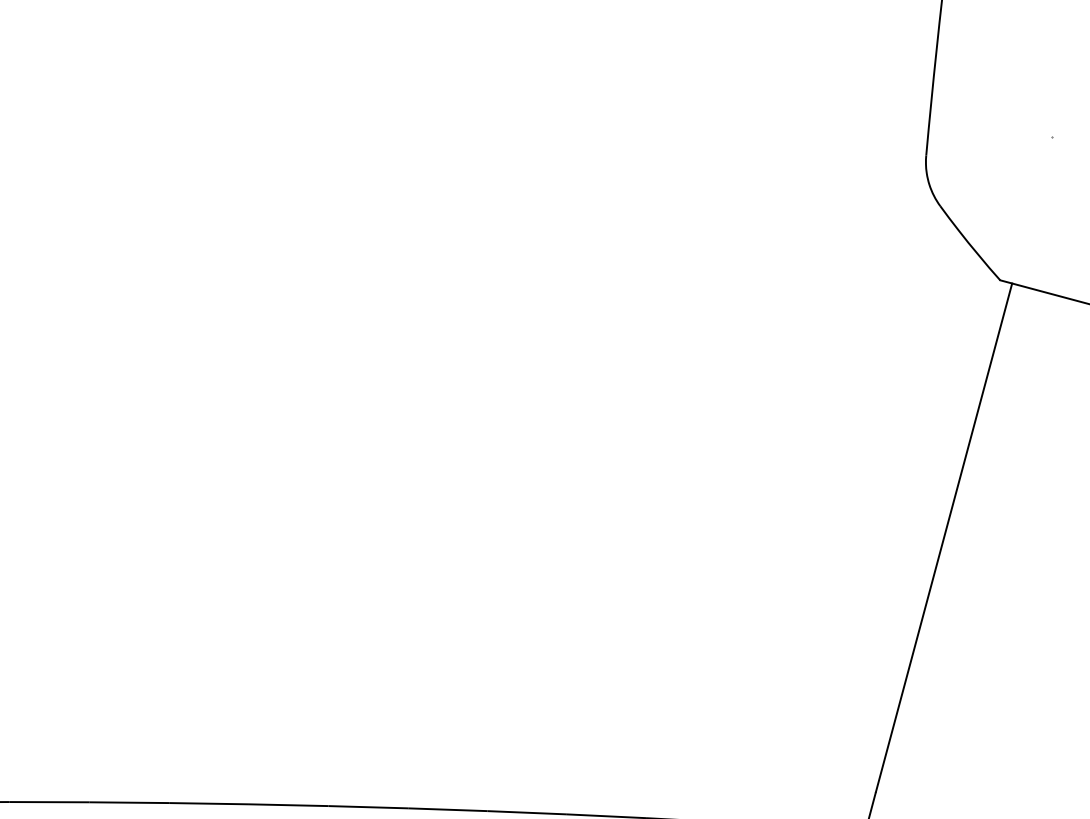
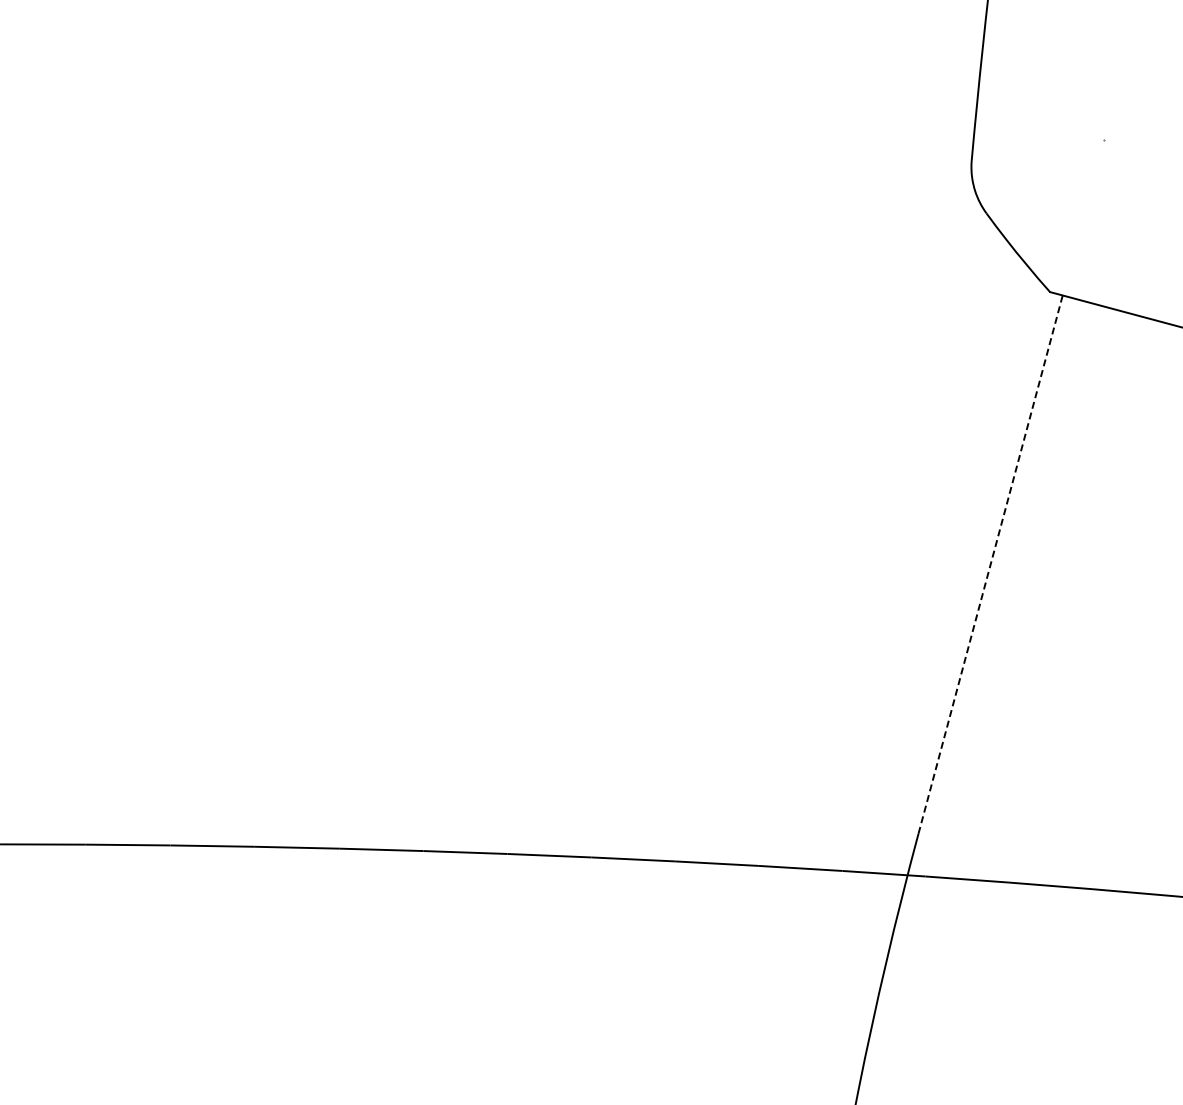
line: (943, 537) -> (990, 564), solid -> dashed

